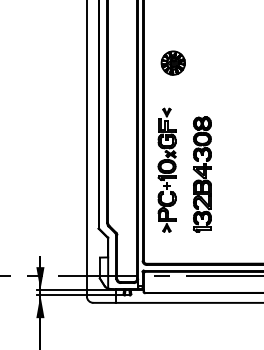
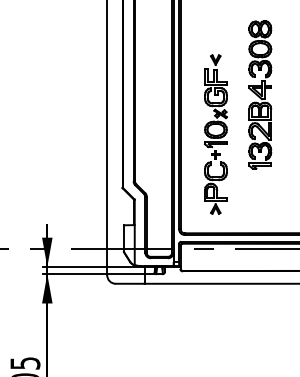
part: (166, 169) -> (215, 133), moved
part: (201, 174) -> (259, 94), moved

